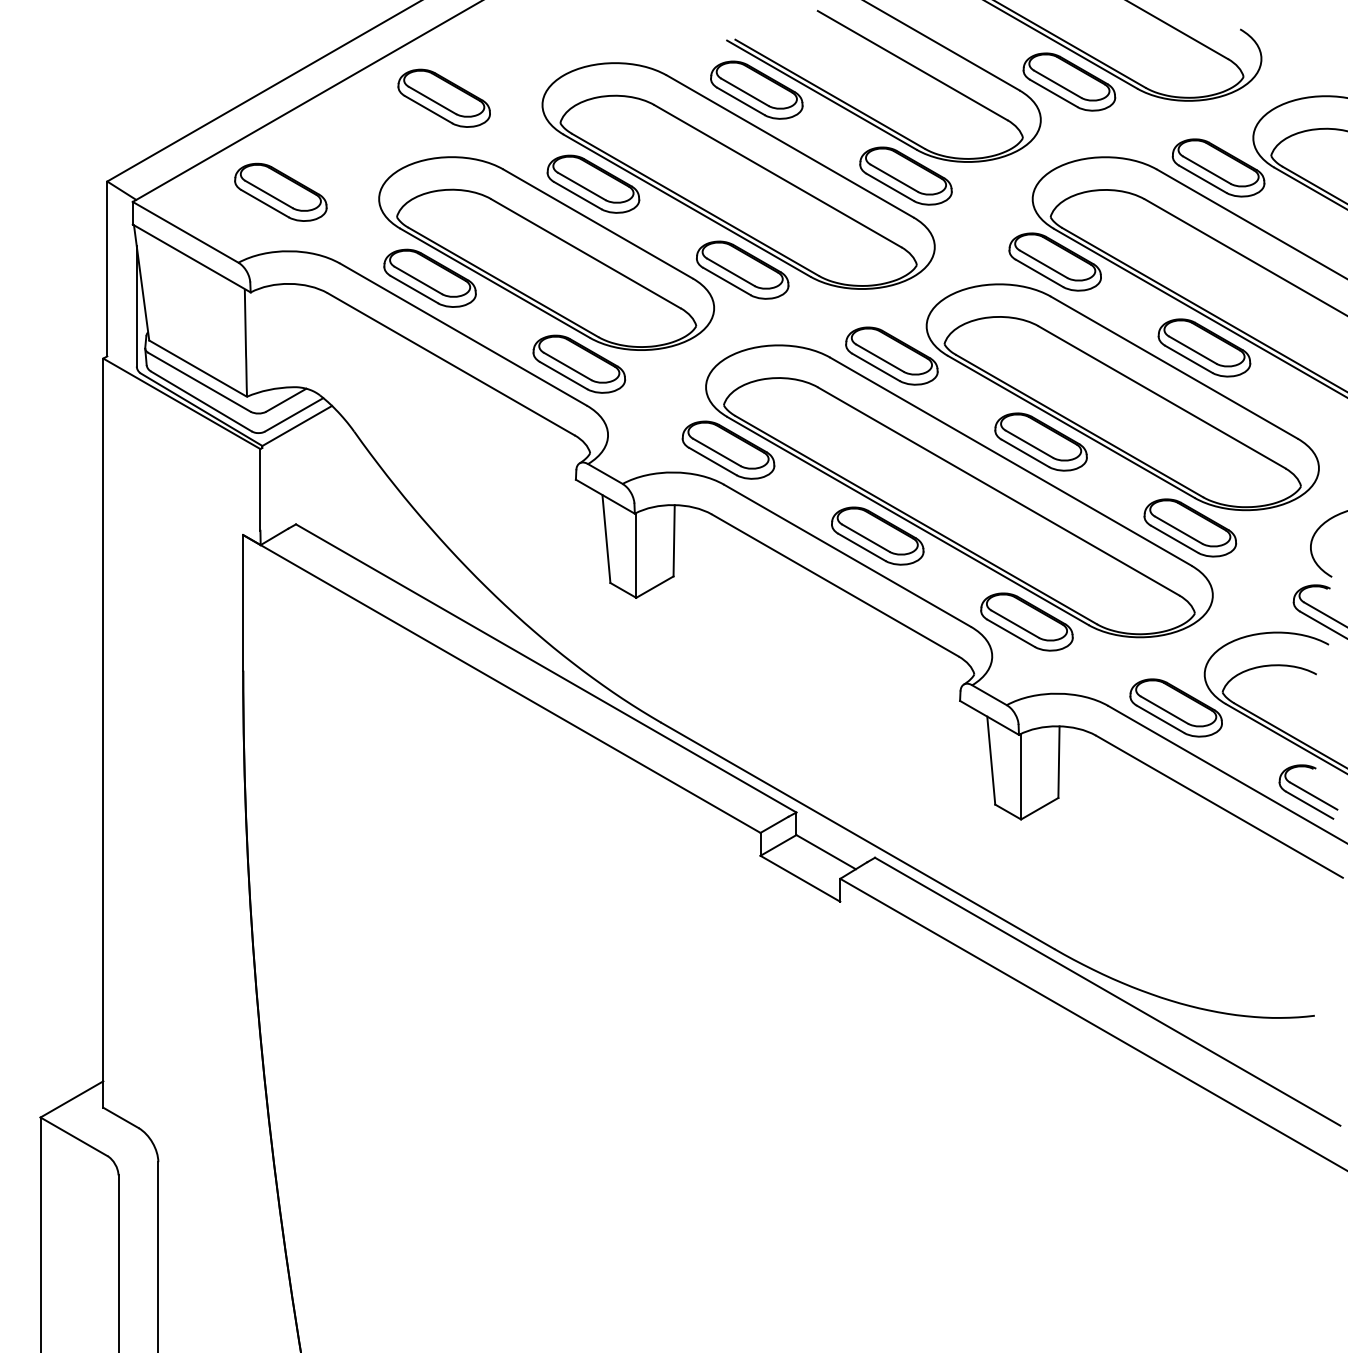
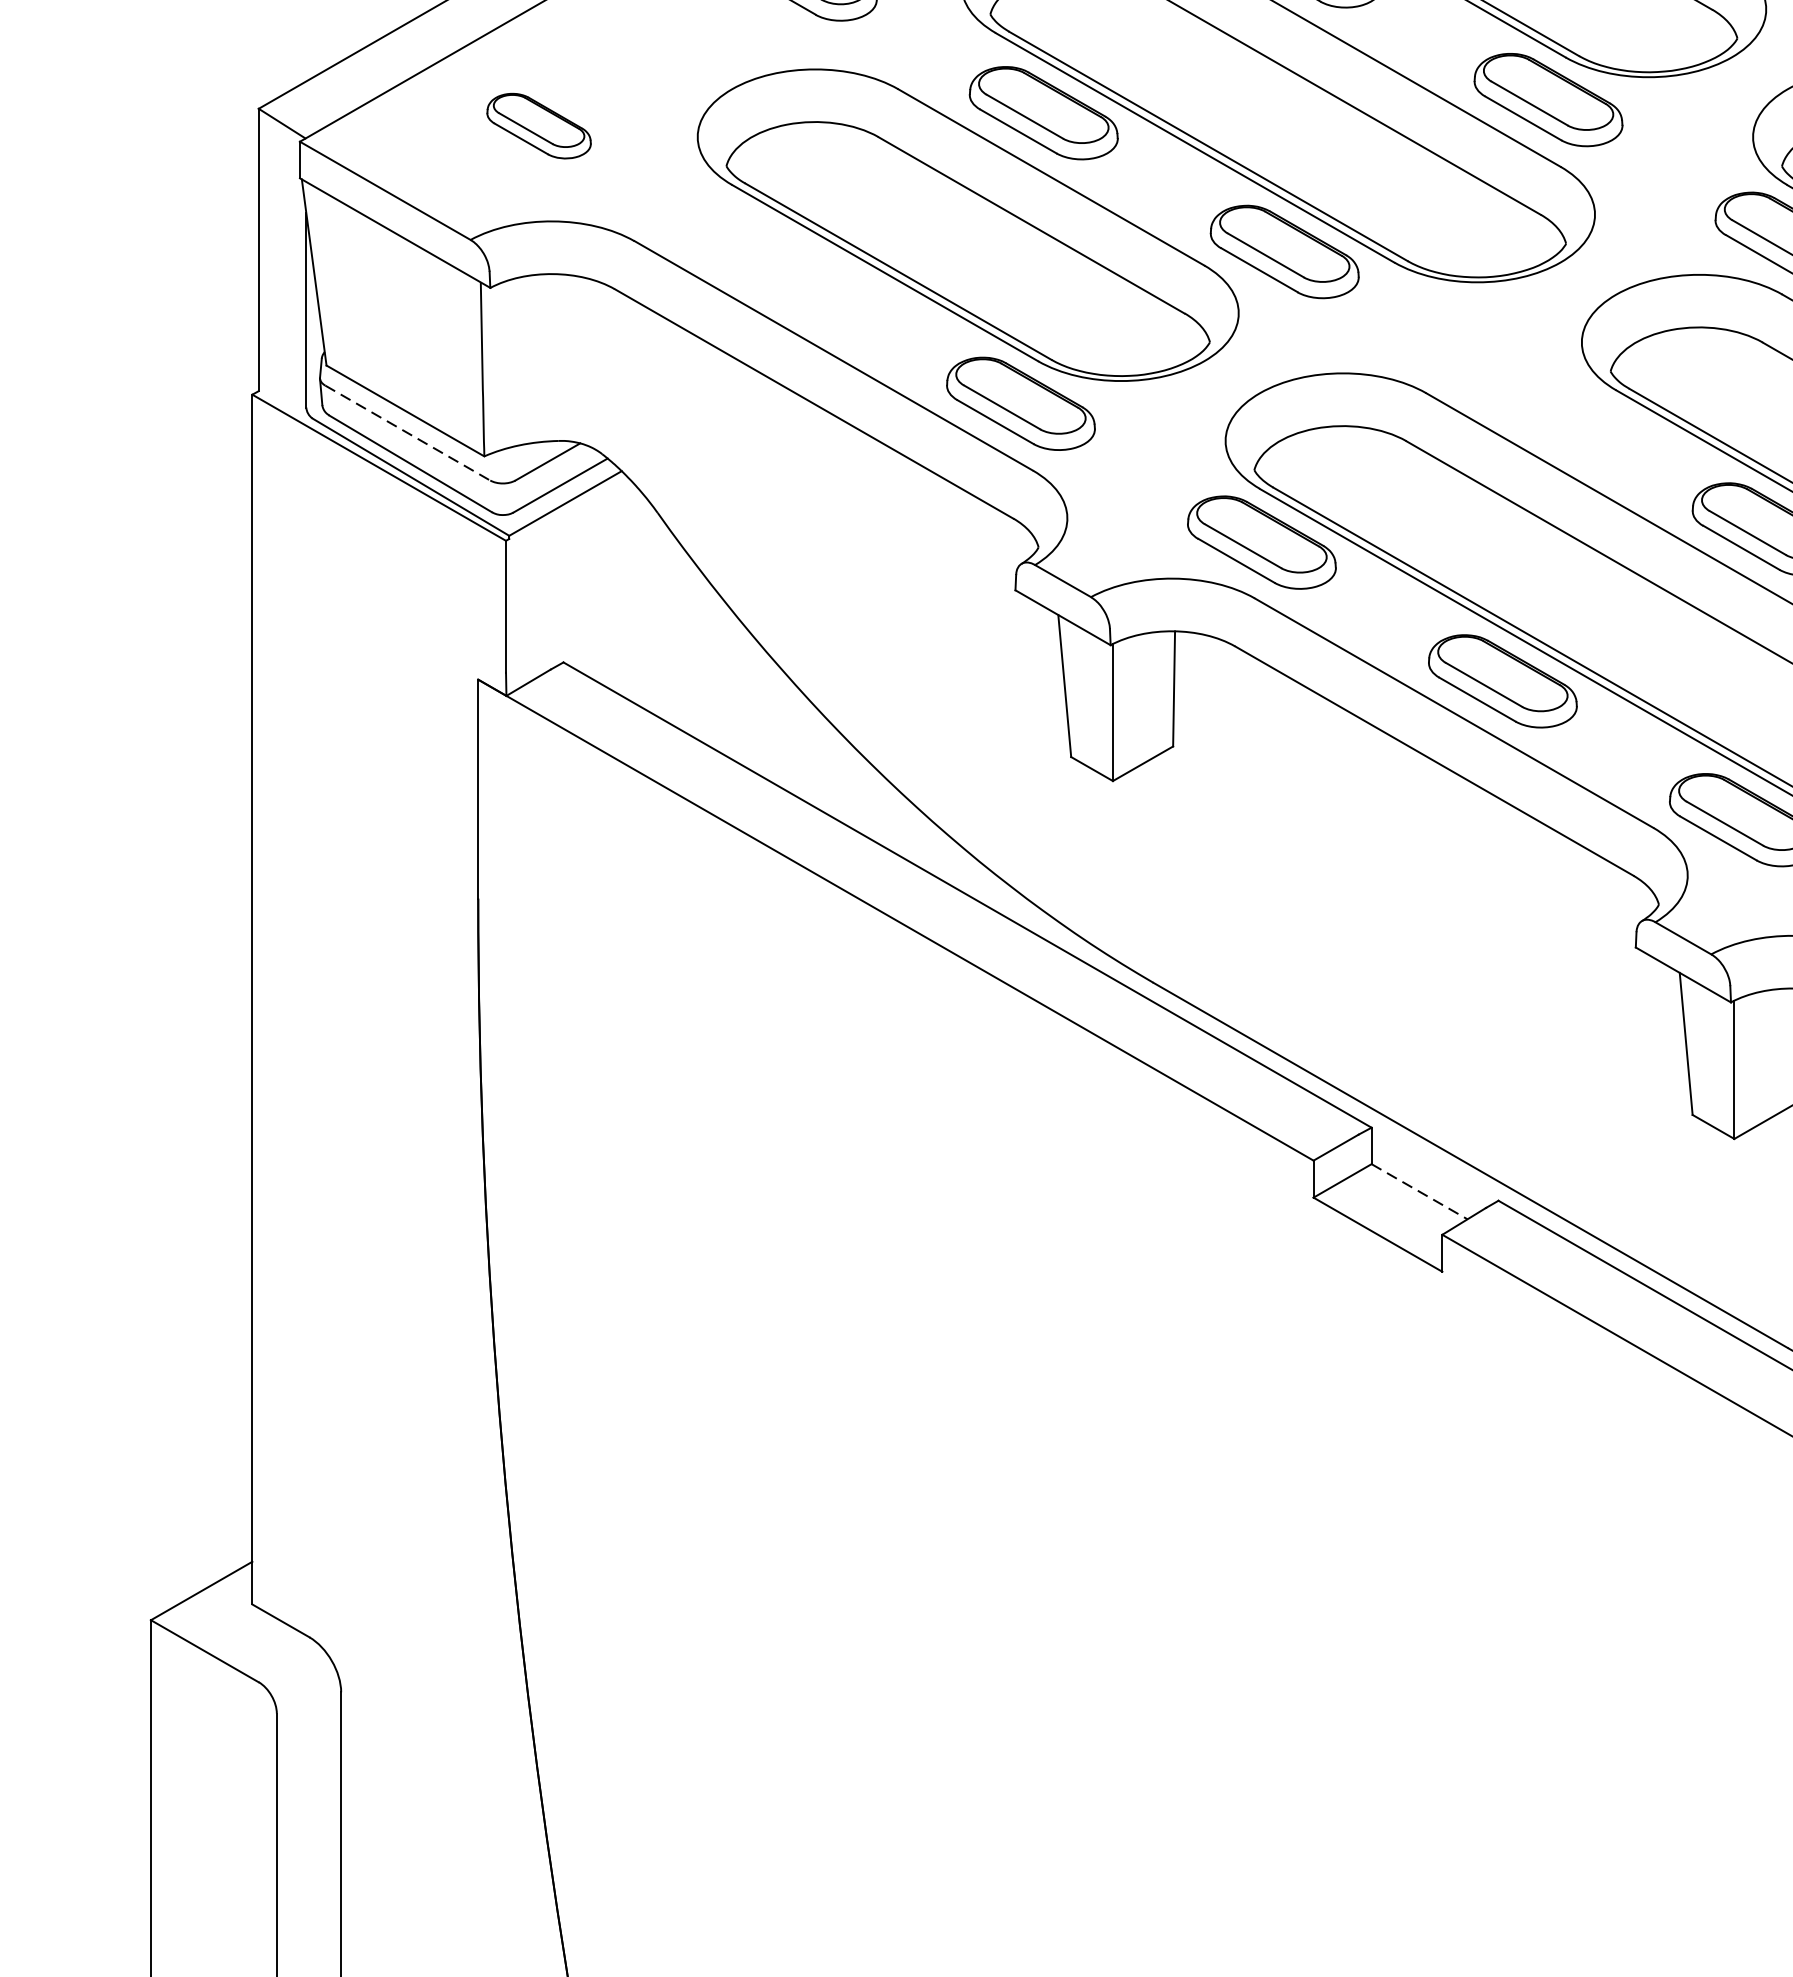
part: (280, 191) -> (538, 124), size x0.7
part: (429, 277) -> (779, 263), removed
part: (891, 355) -> (1525, 389), removed
line: (199, 382) -> (407, 433), solid -> dashed
line: (826, 852) -> (1420, 1192), solid -> dashed

